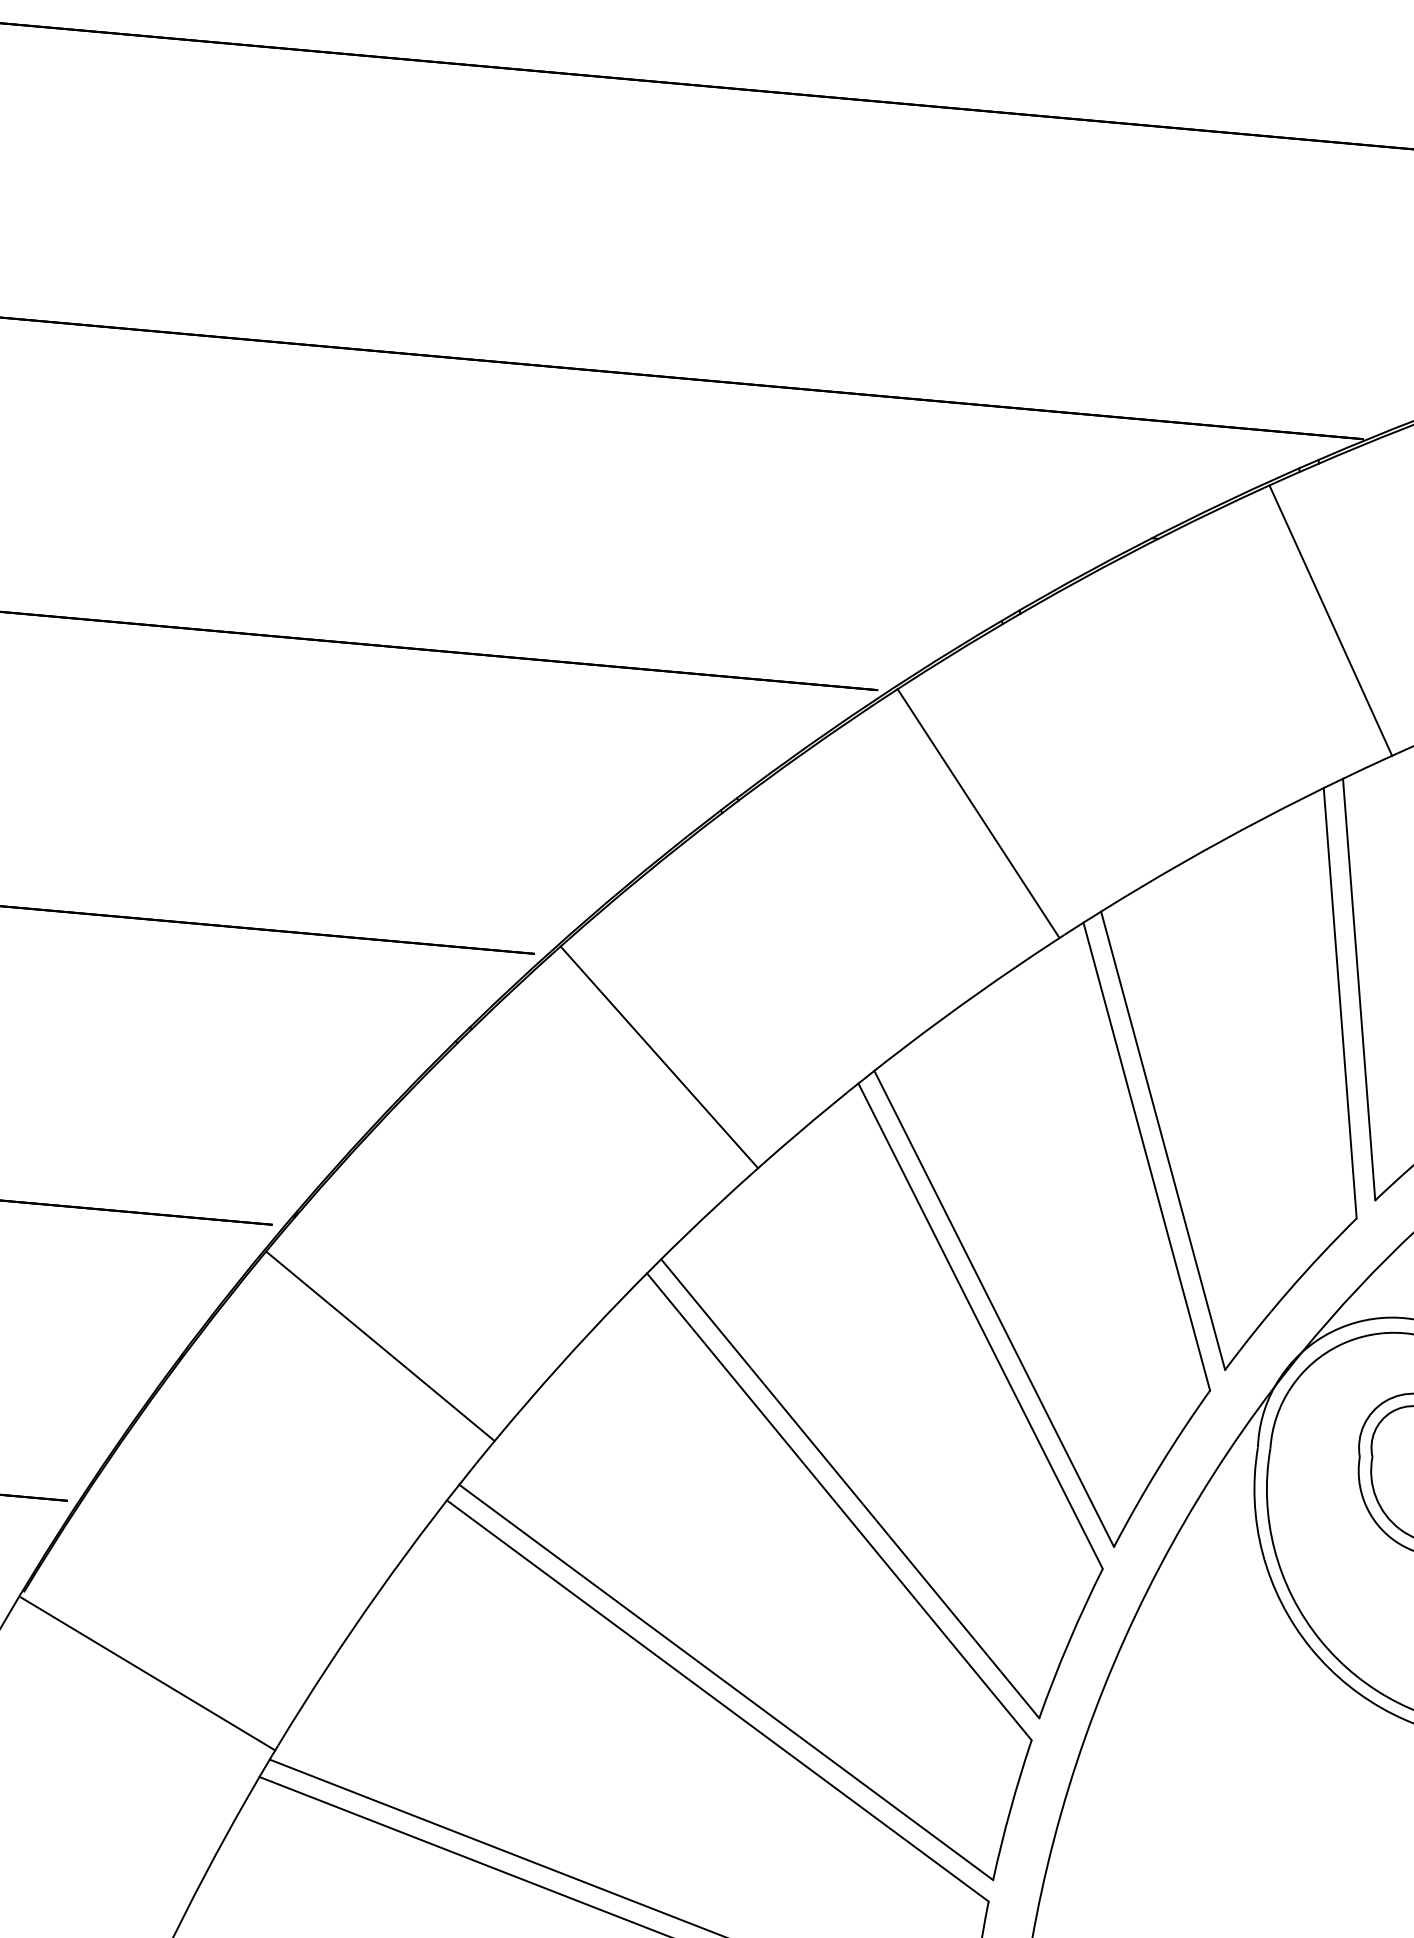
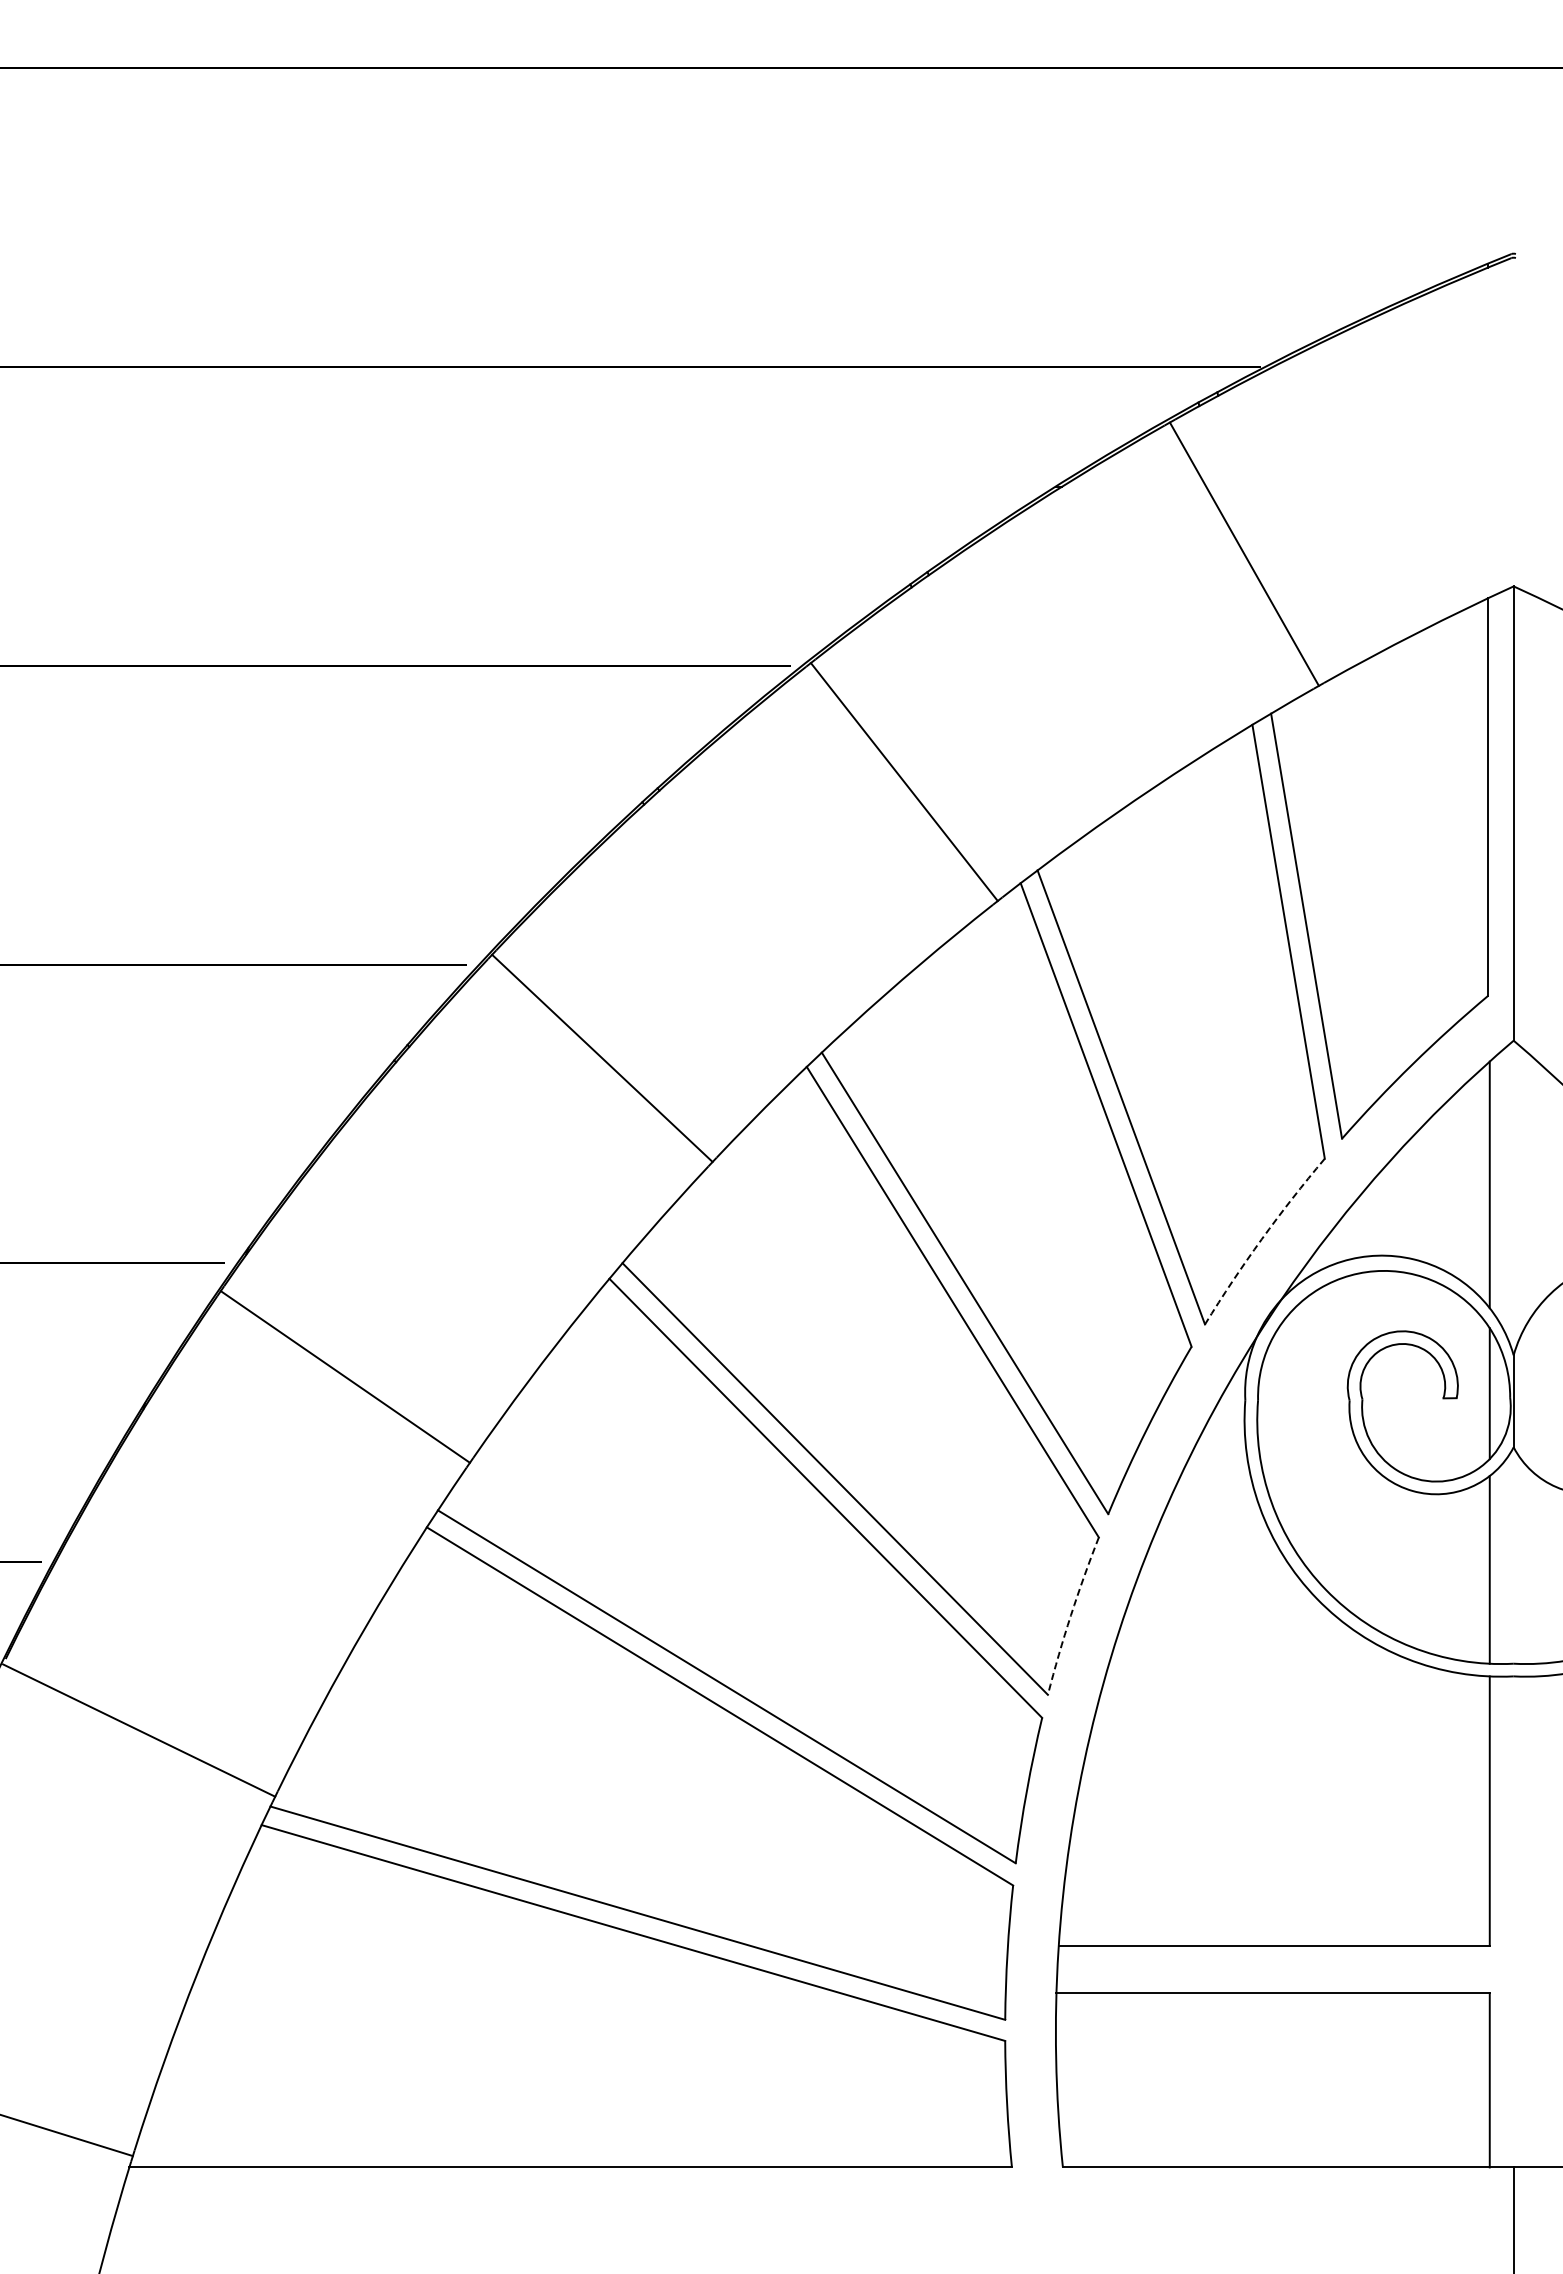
arc: (1287, 1291) -> (1261, 1239), solid -> dashed
arc: (1068, 1642) -> (1070, 1615), solid -> dashed

